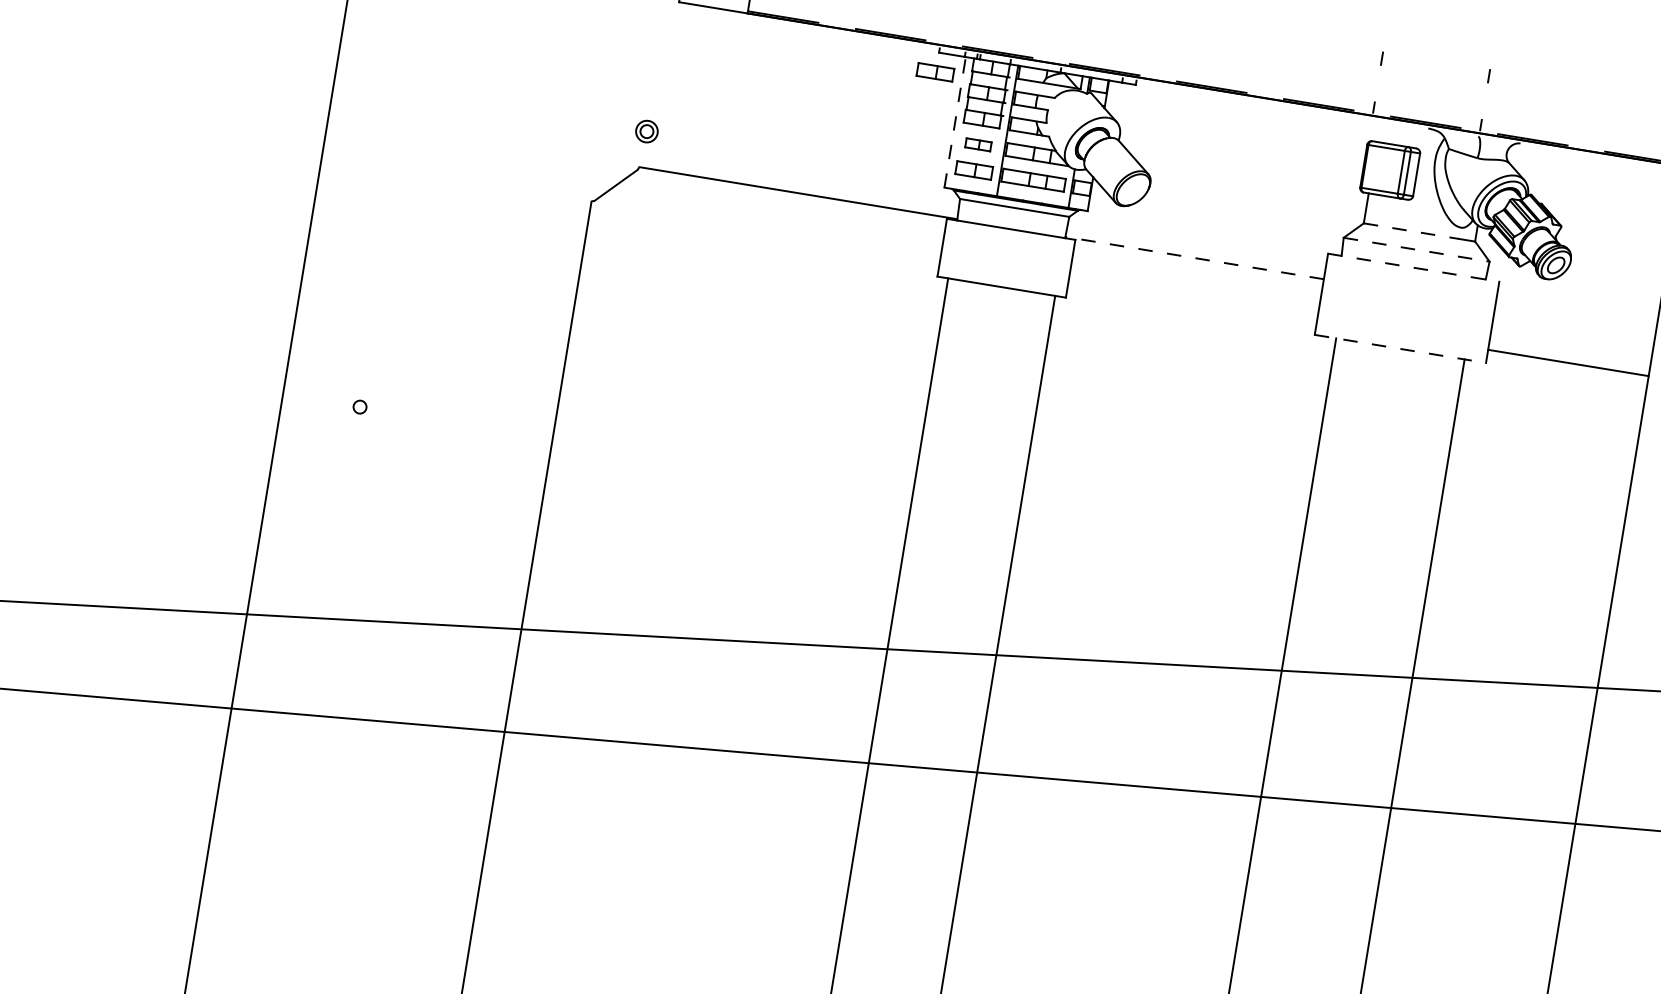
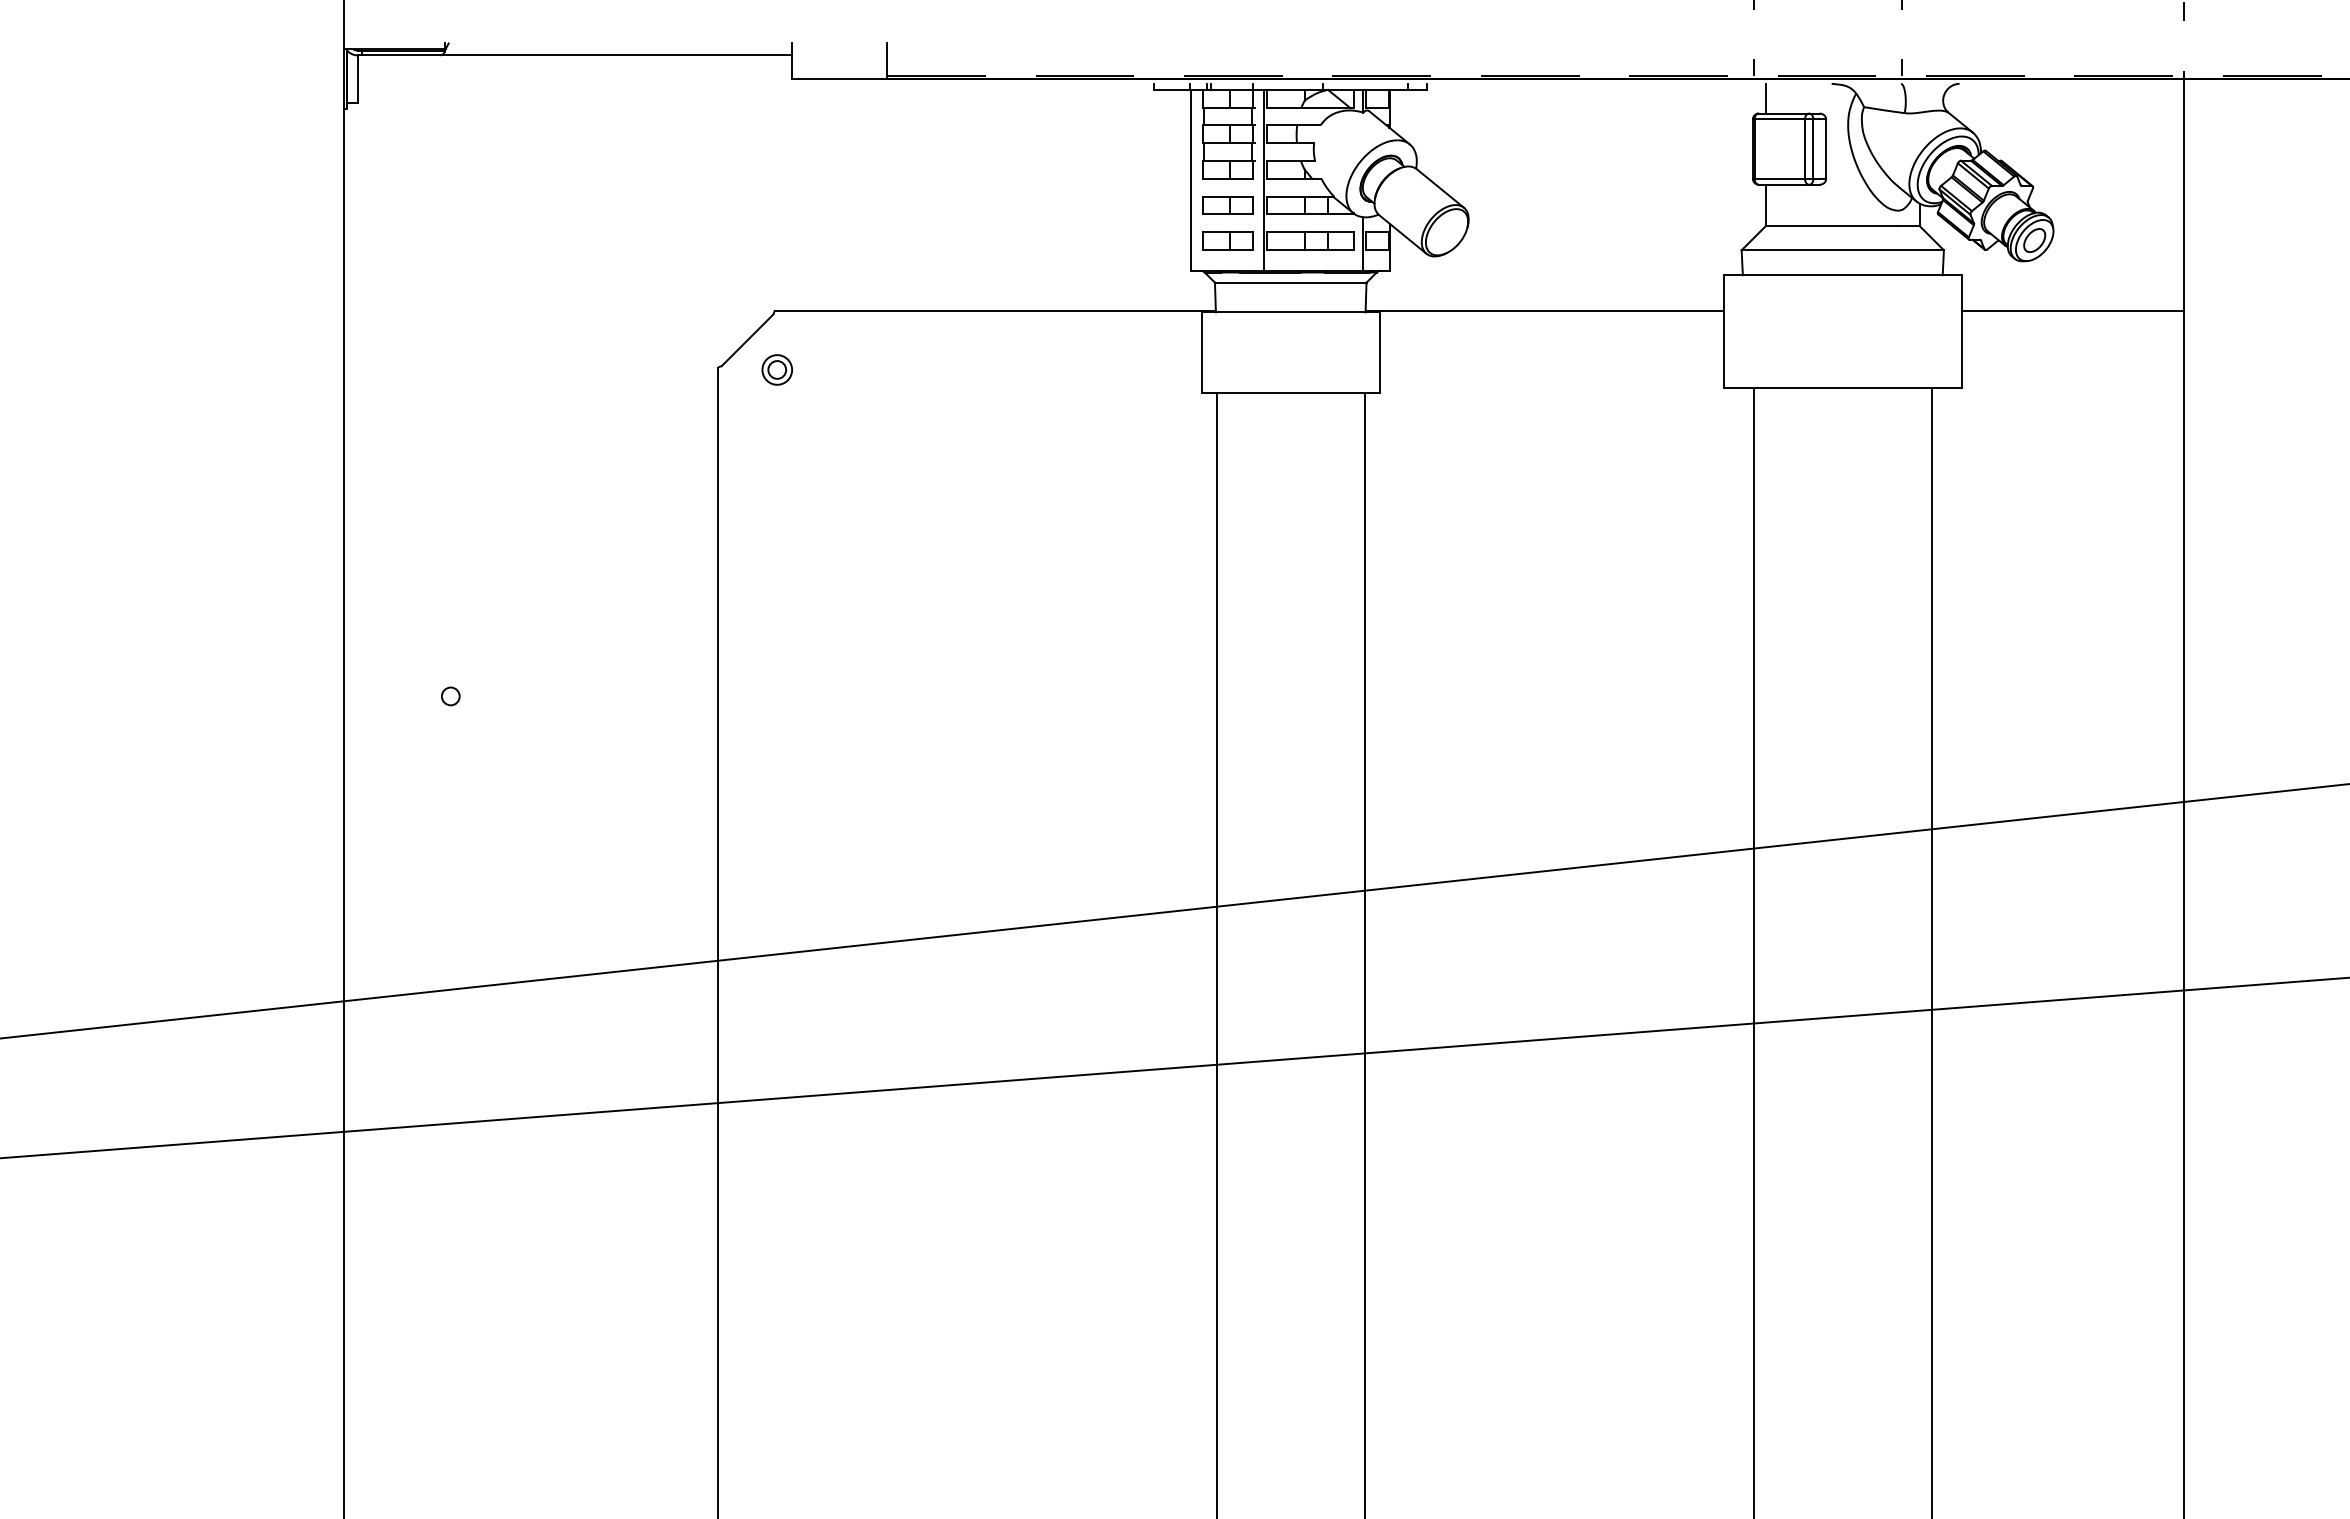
part: (935, 71) -> (1153, 116), removed
line: (955, 122) -> (1191, 180), dashed -> solid
part: (646, 131) -> (776, 369), moved
line: (1378, 131) -> (1765, 98), added
part: (978, 144) -> (1227, 205), size x1.43
line: (1411, 231) -> (1831, 226), dashed -> solid
line: (1417, 249) -> (1843, 250), dashed -> solid
line: (1194, 257) -> (1544, 310), dashed -> solid
line: (1413, 267) -> (1842, 275), dashed -> solid
line: (1400, 348) -> (1842, 387), dashed -> solid
line: (1568, 362) -> (2072, 310), moved

